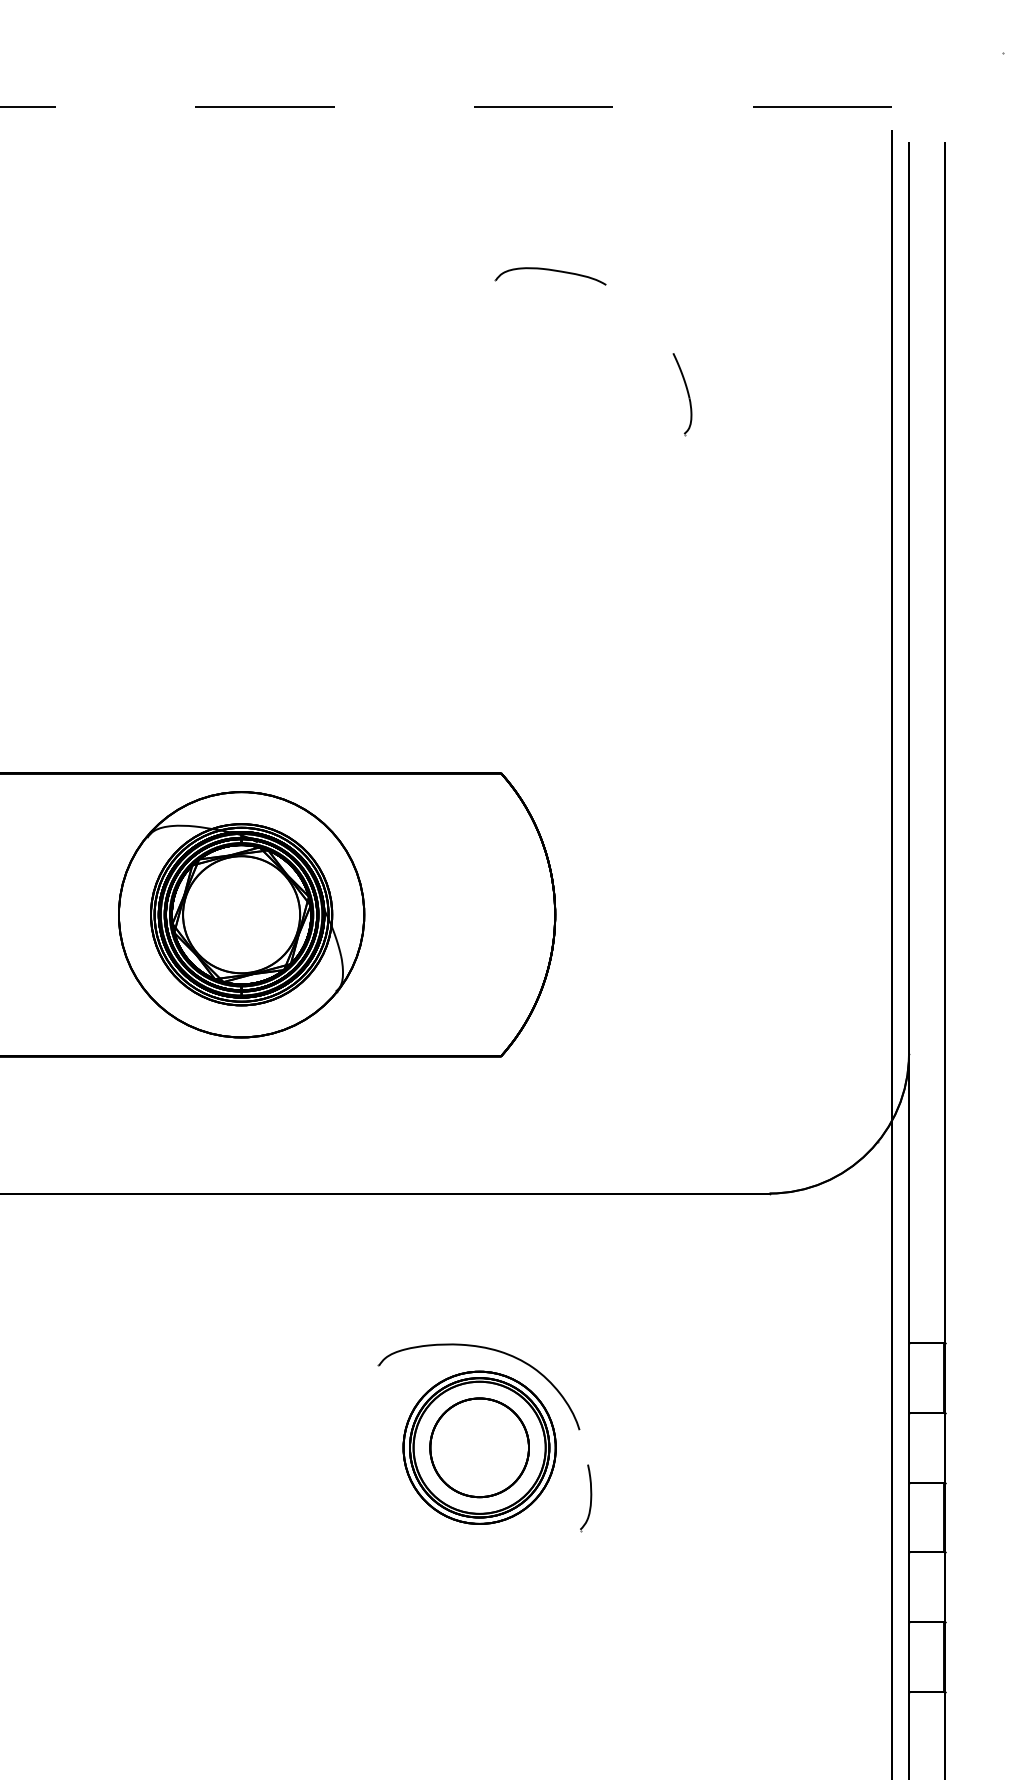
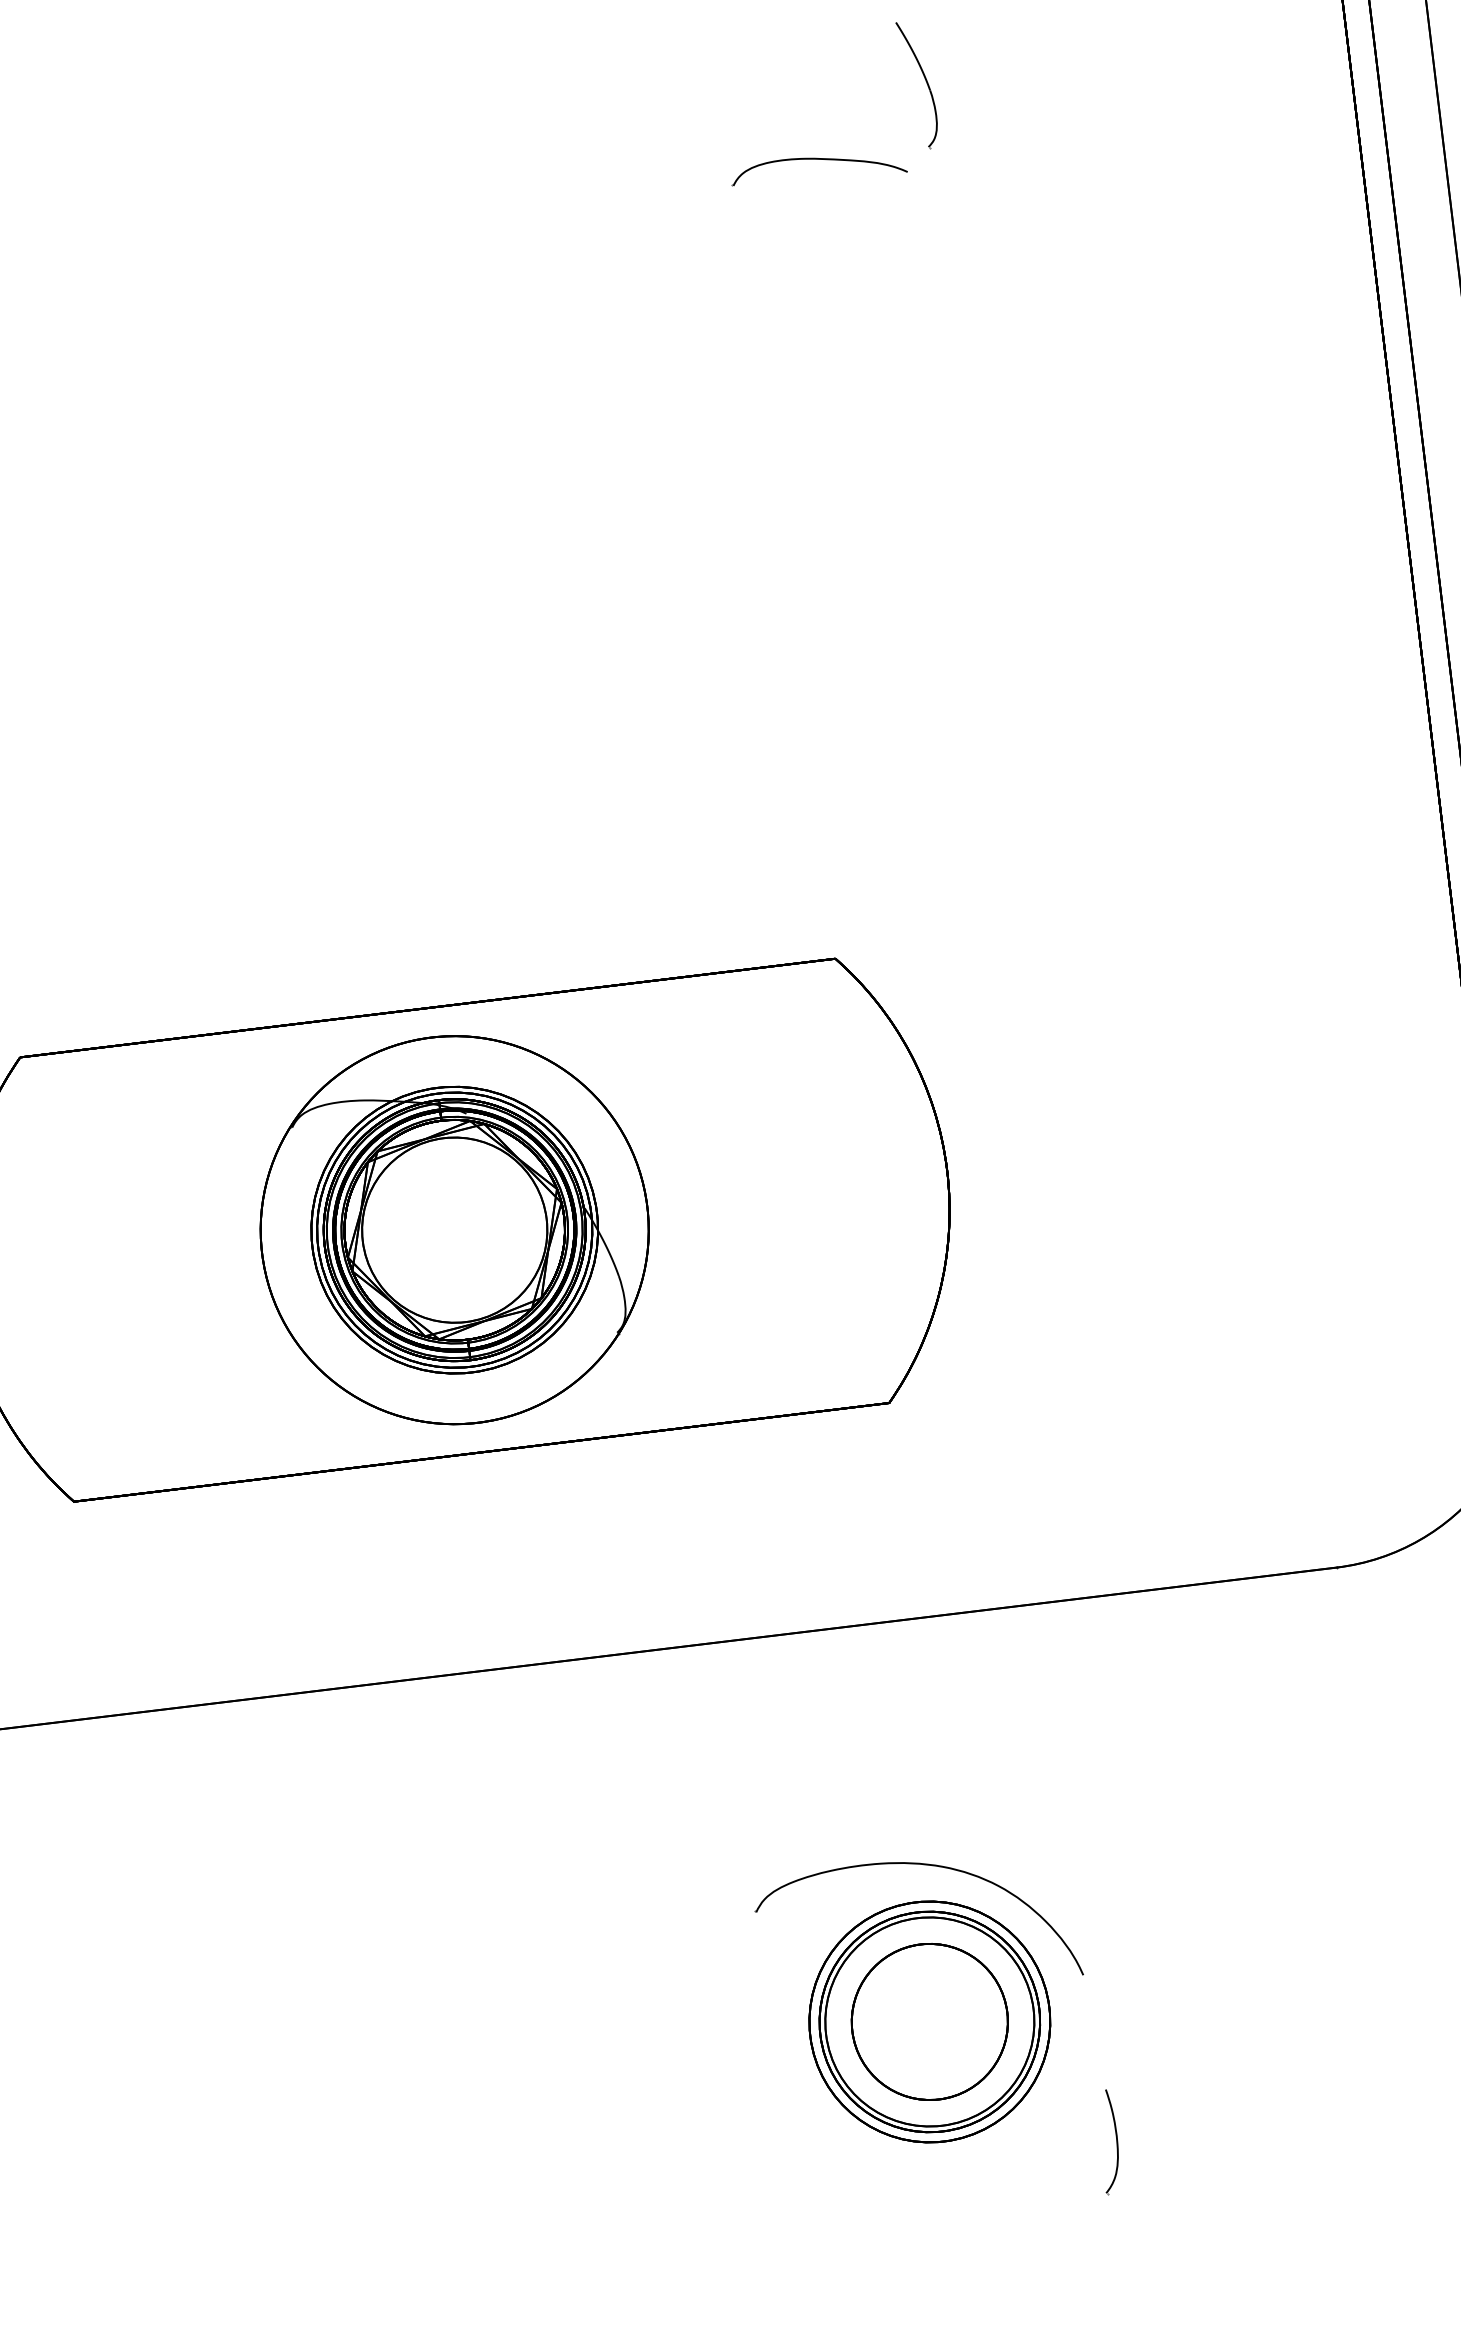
part: (682, 394) -> (918, 85), moved
part: (586, 1498) -> (1109, 2143), moved

